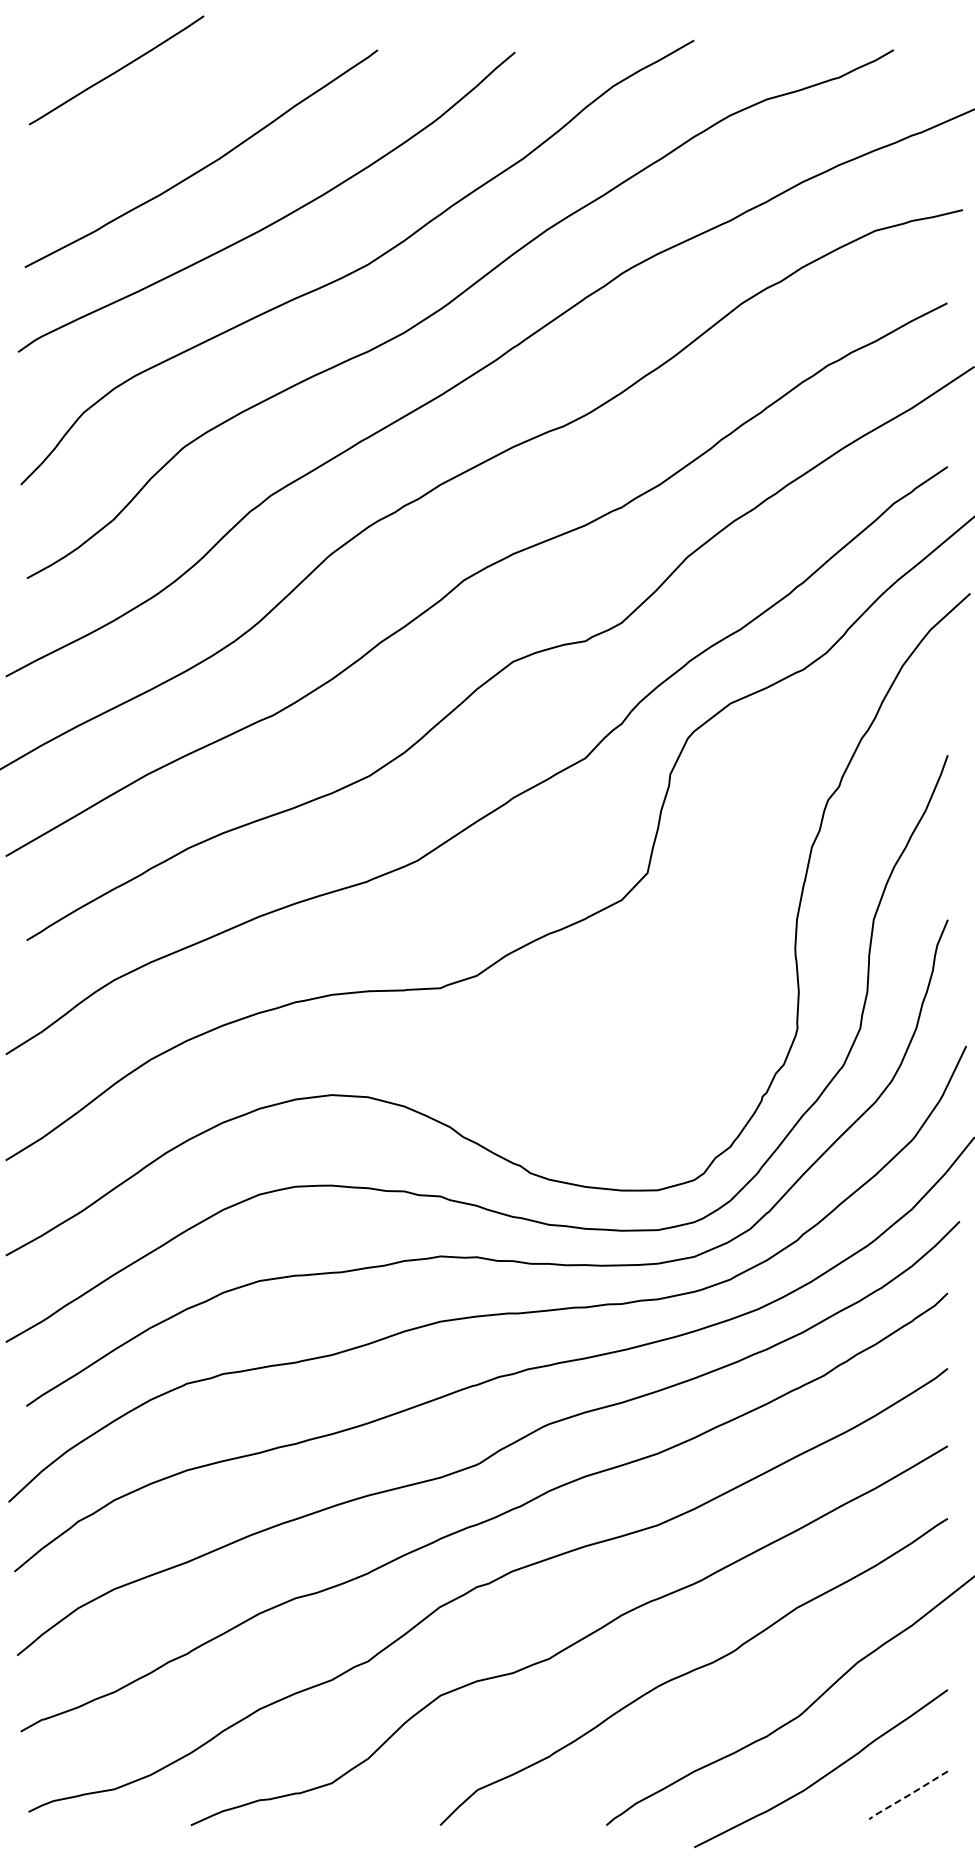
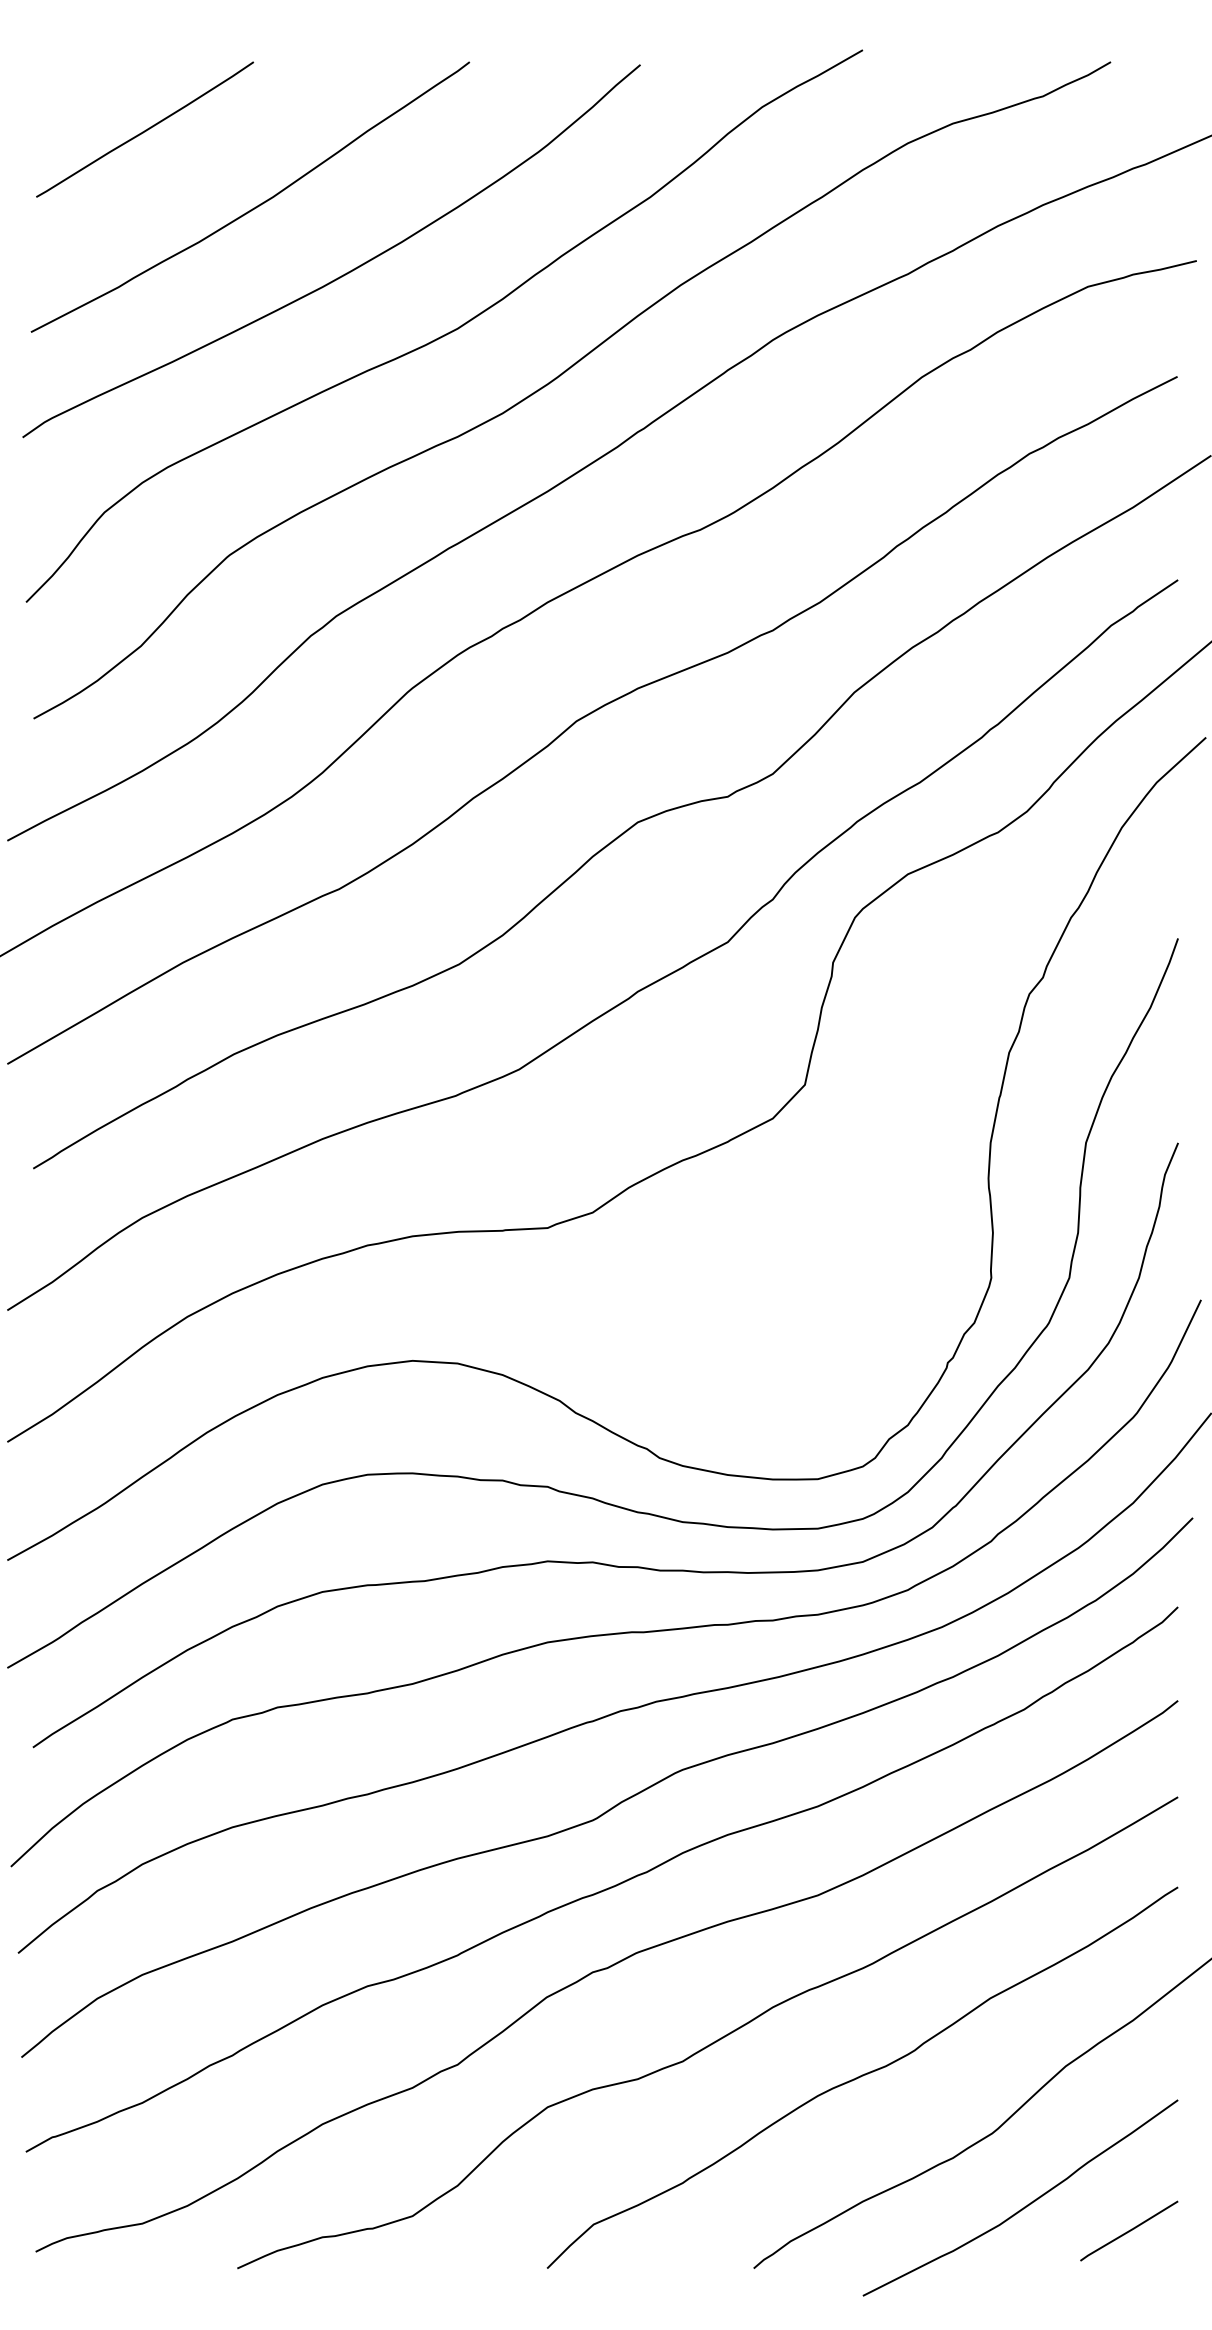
curve: (116, 70) -> (144, 129), moved
line: (908, 1795) -> (1129, 2231), dashed -> solid

